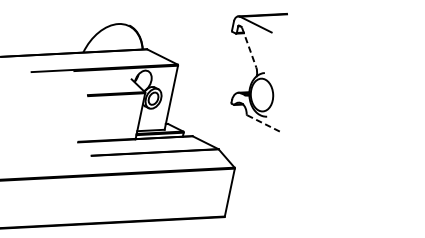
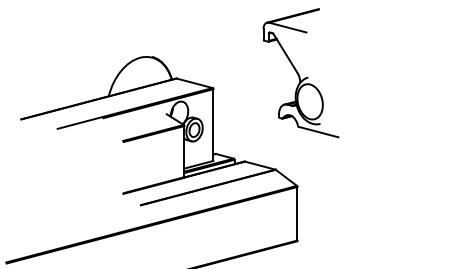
line: (248, 48) -> (285, 54), dashed -> solid
line: (264, 124) -> (319, 132), dashed -> solid

